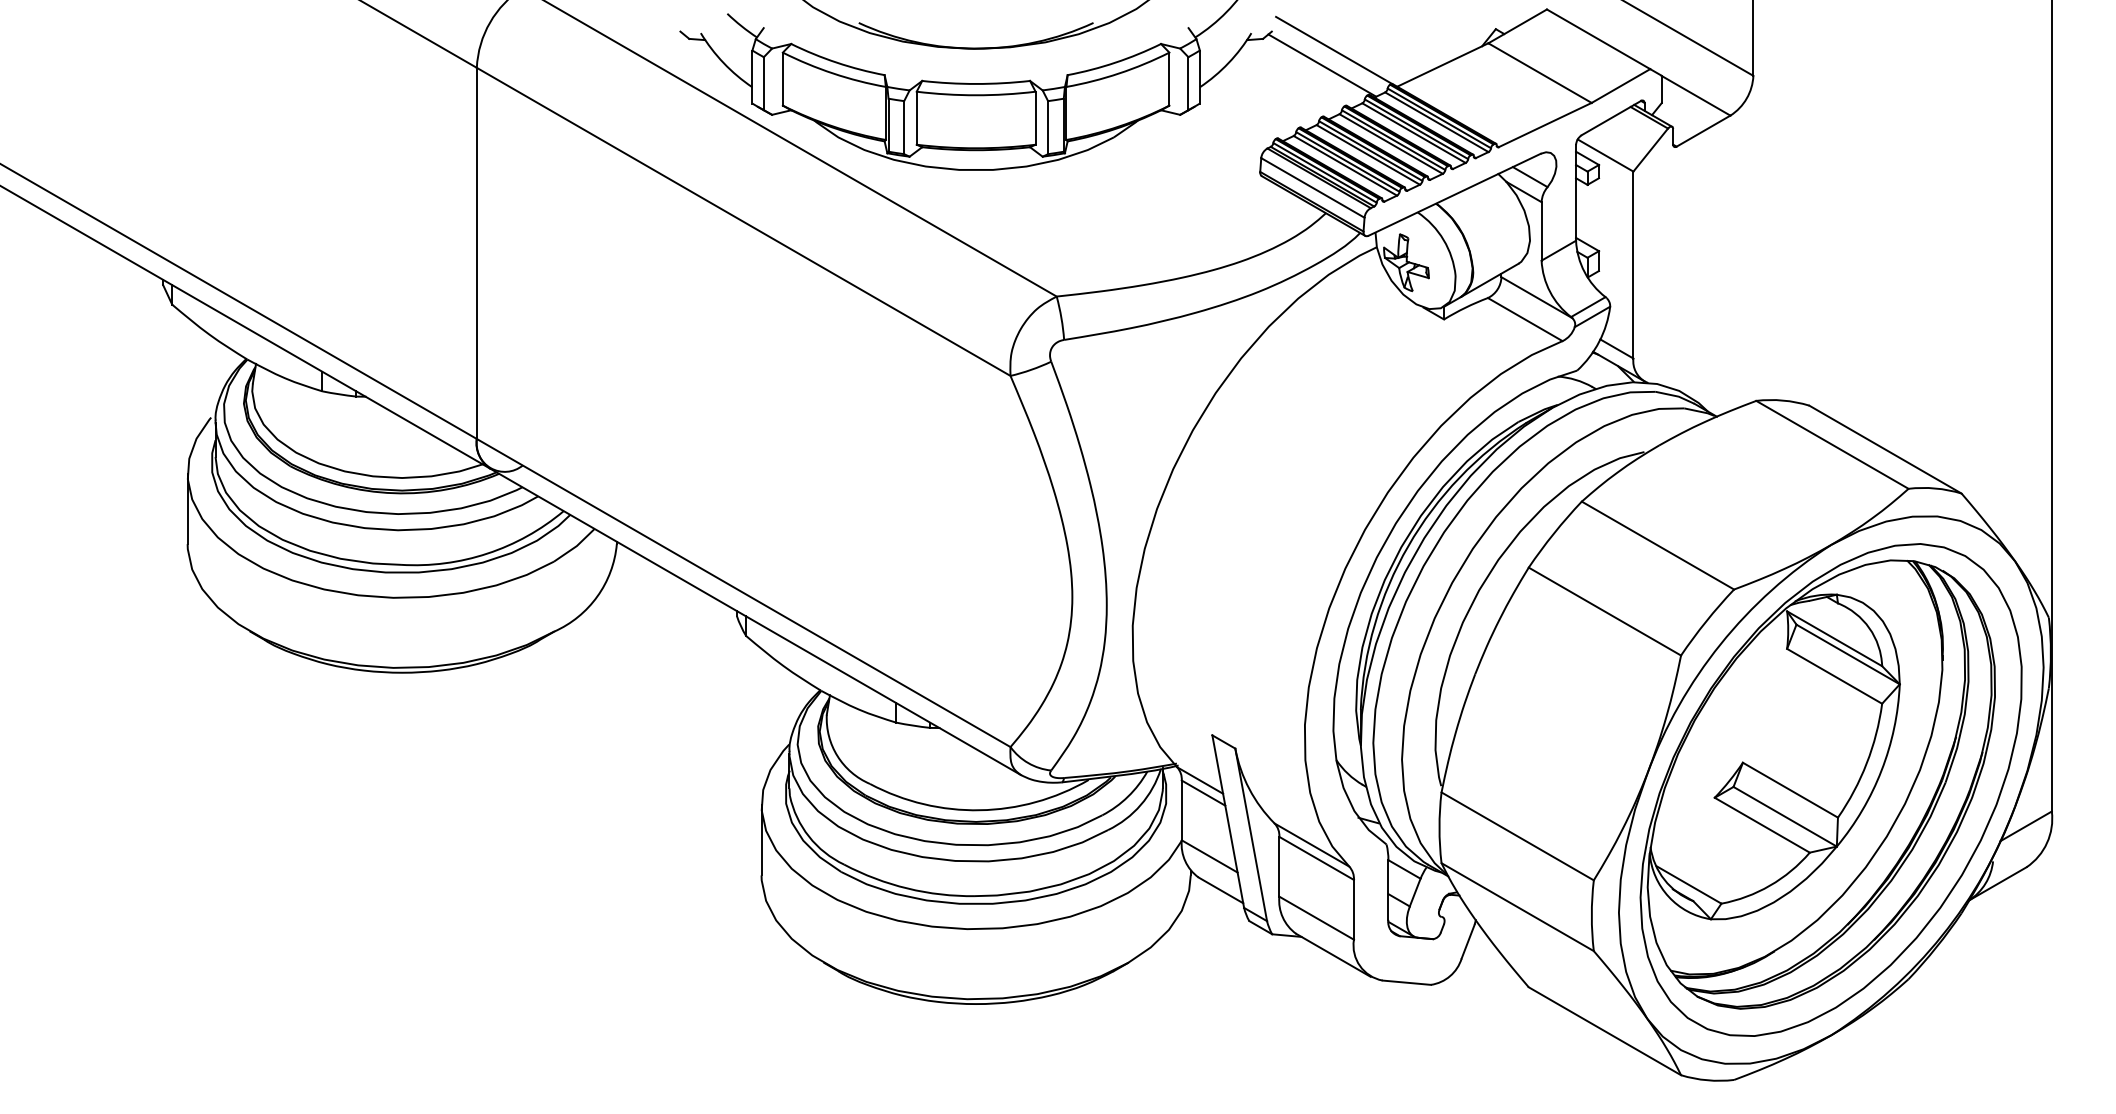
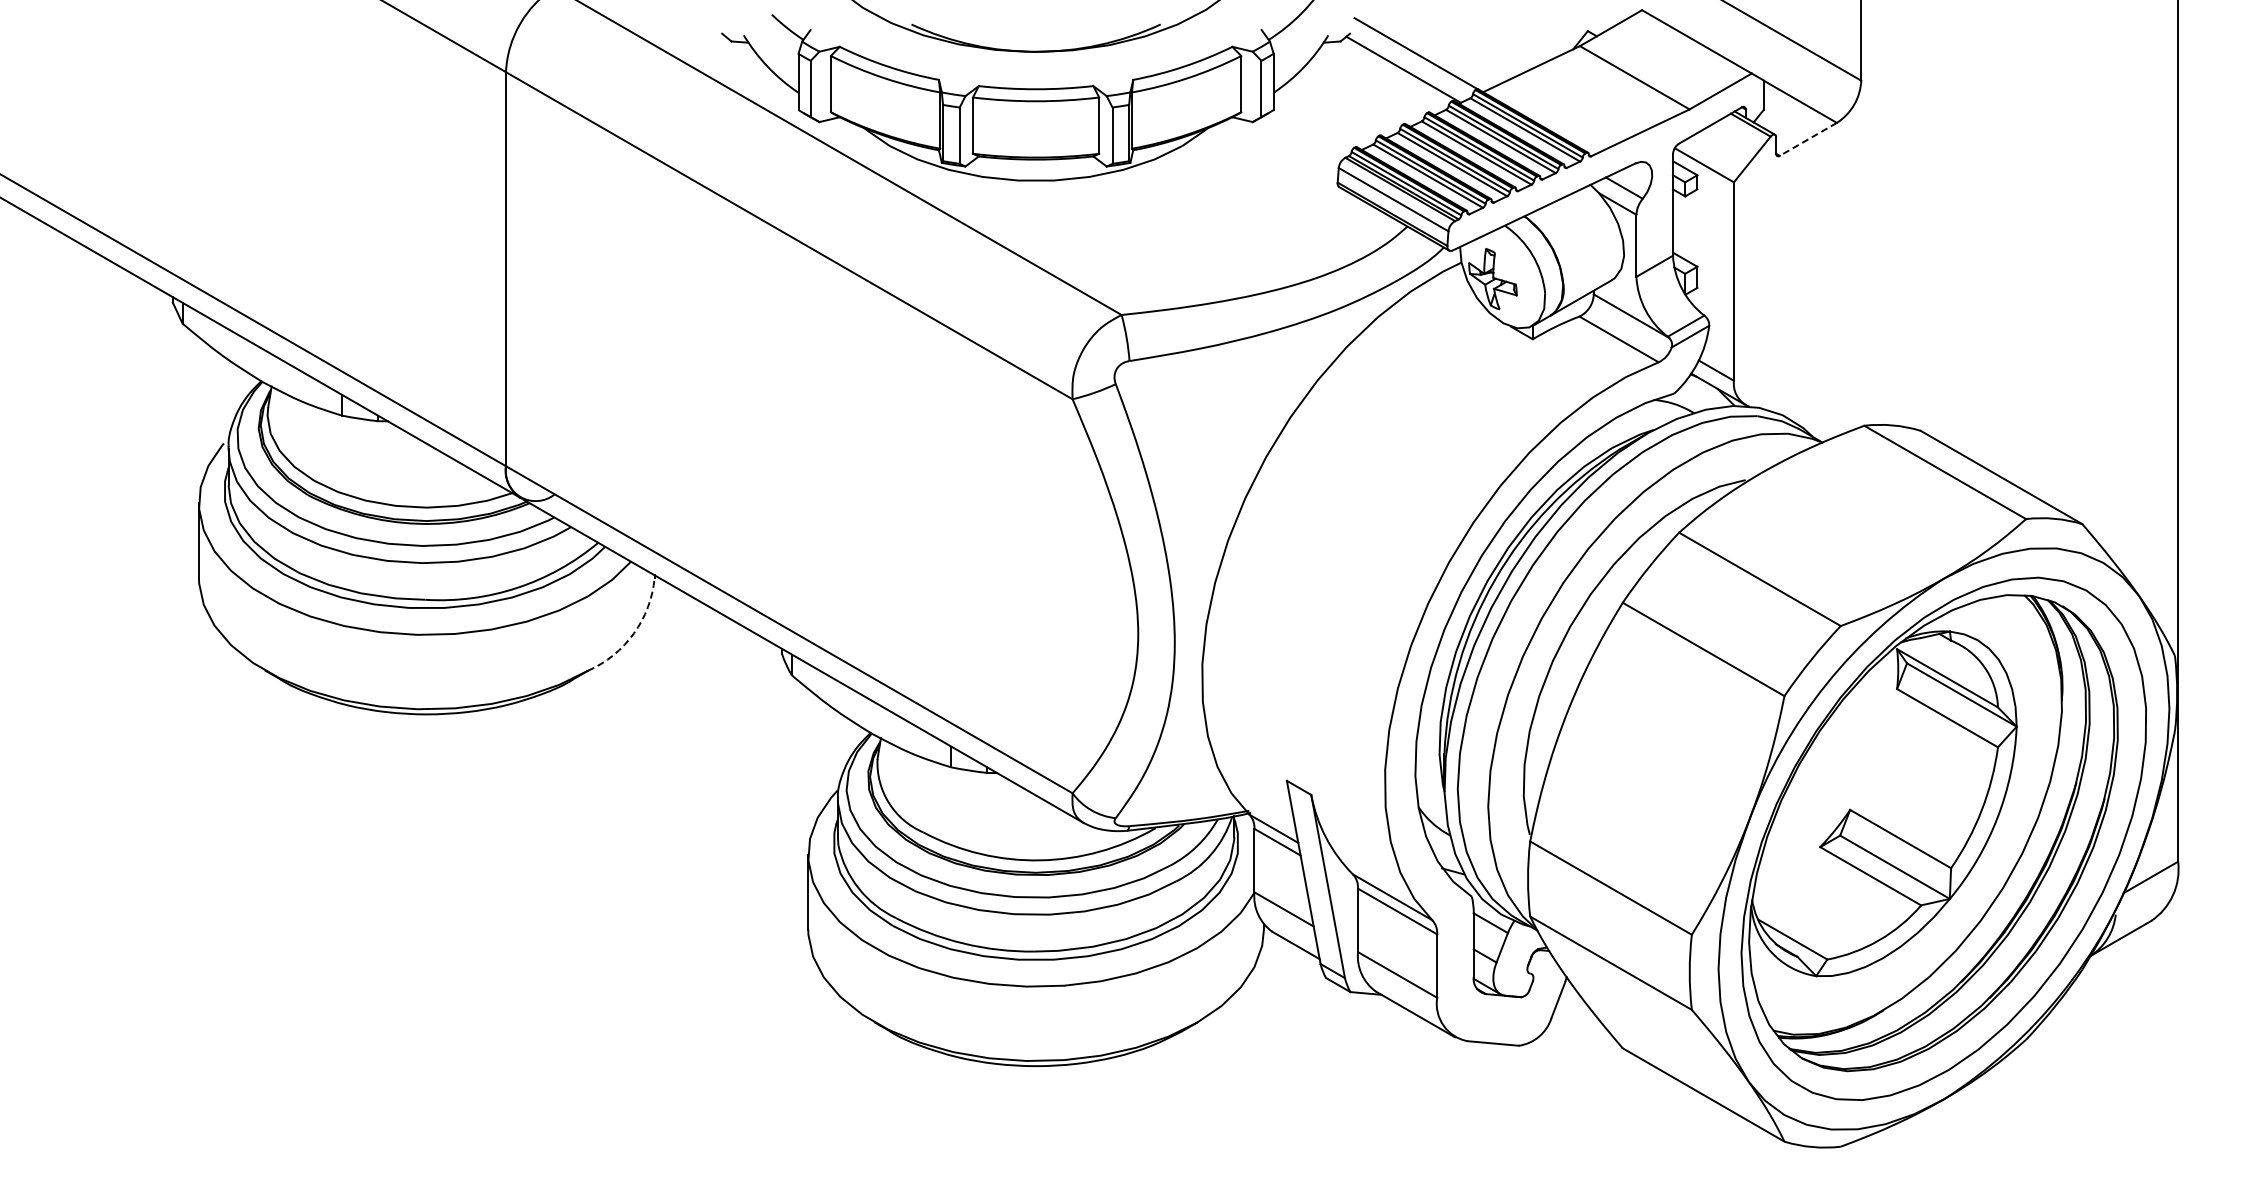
line: (1703, 131) -> (1808, 139), solid -> dashed
arc: (596, 596) -> (633, 633), solid -> dashed

